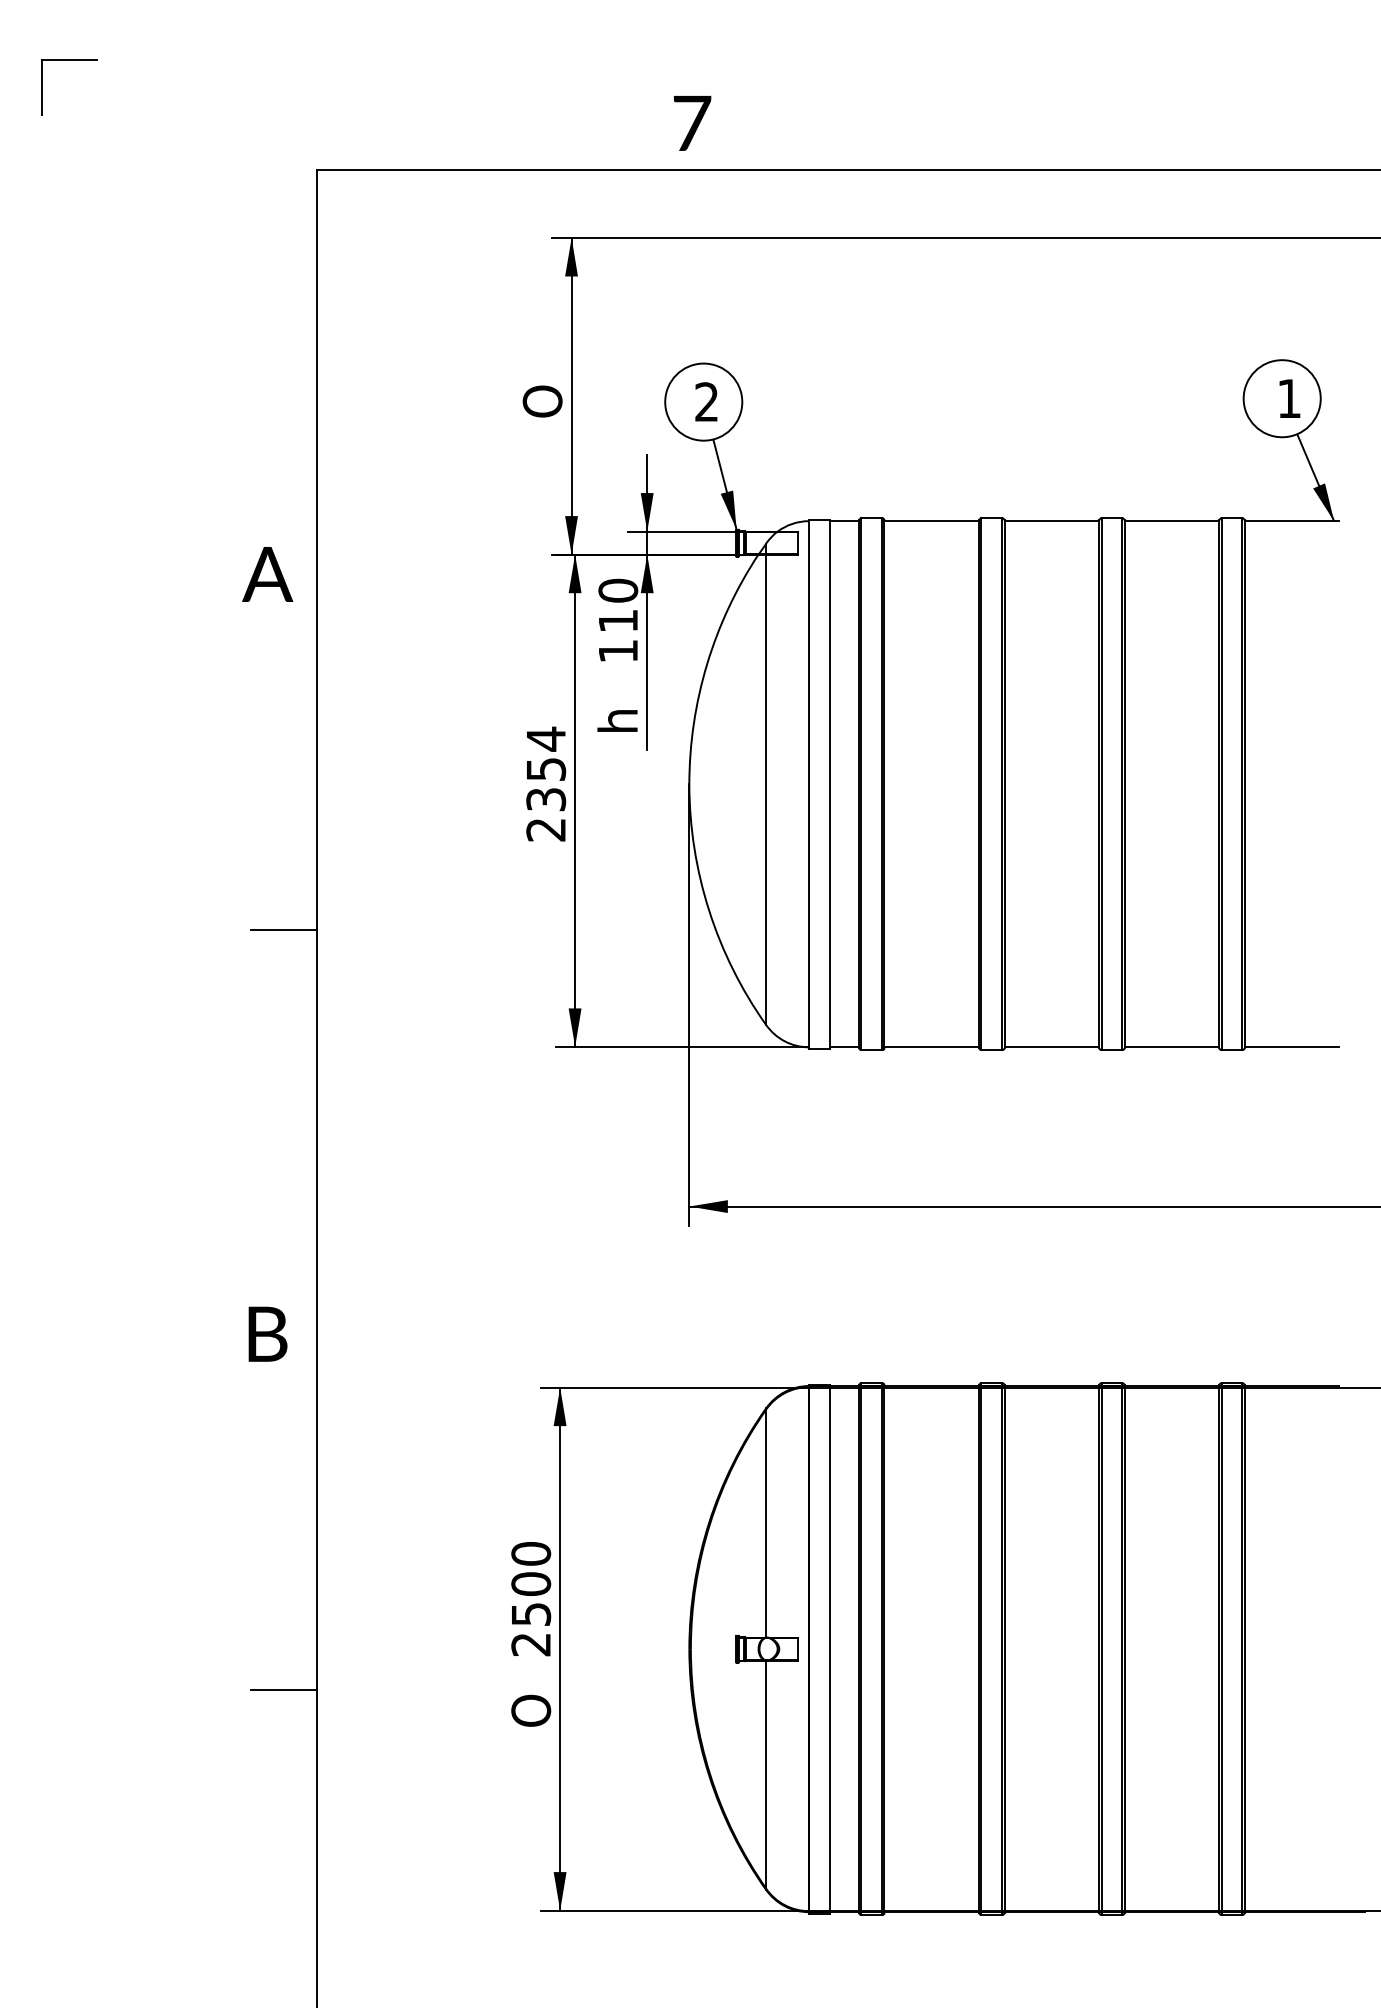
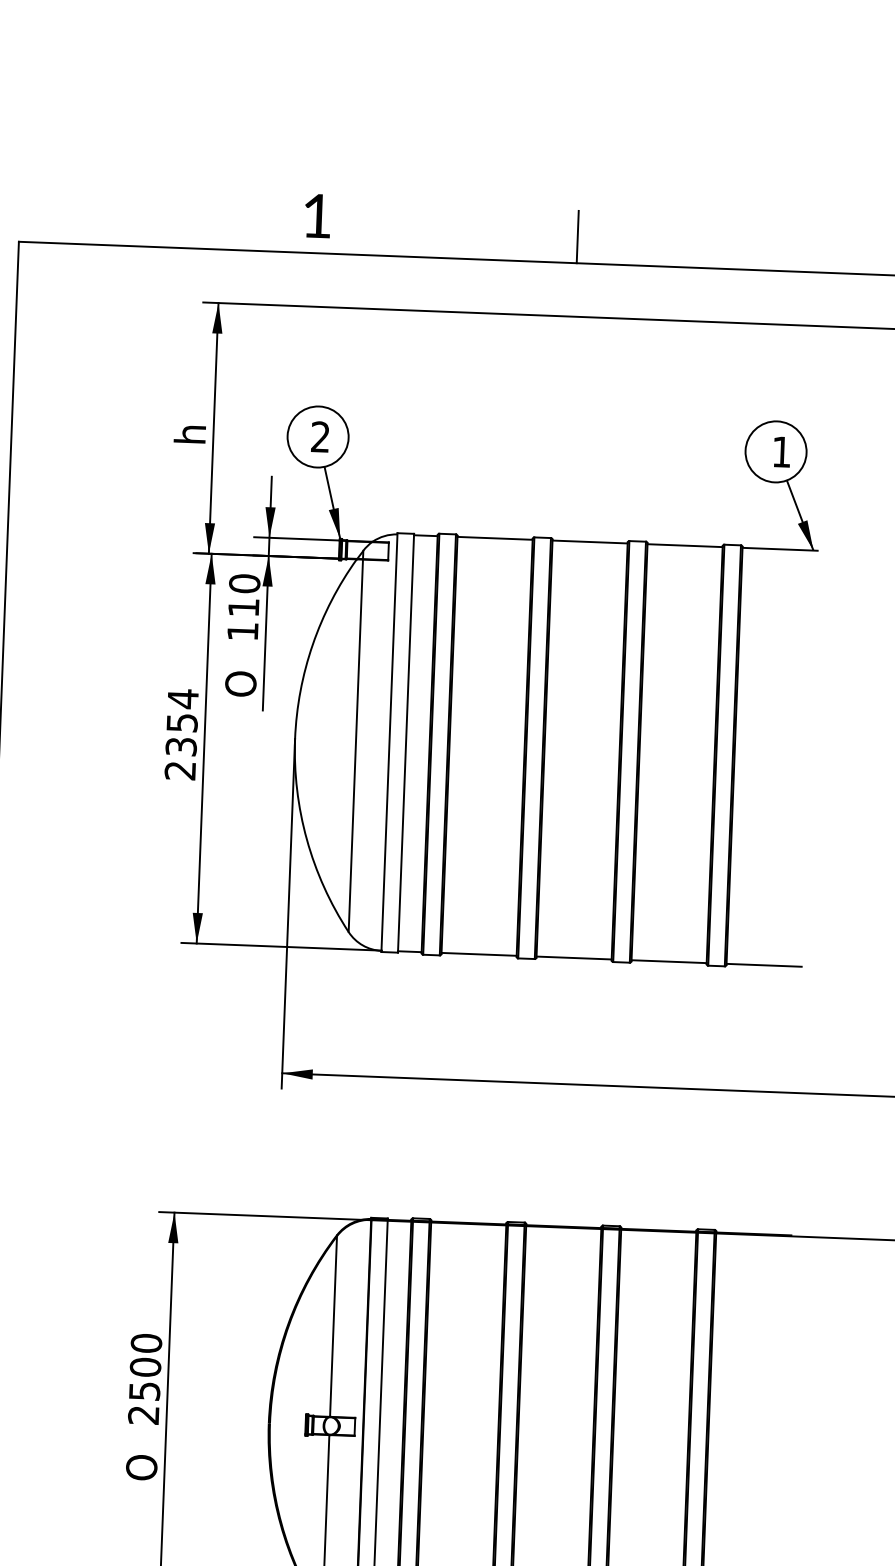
text: (692, 122) -> (317, 215), 7 -> 1
line: (1021, 137) -> (577, 237), added
text: (541, 401) -> (189, 431), O -> h
text: (617, 717) -> (240, 684), h -> O

